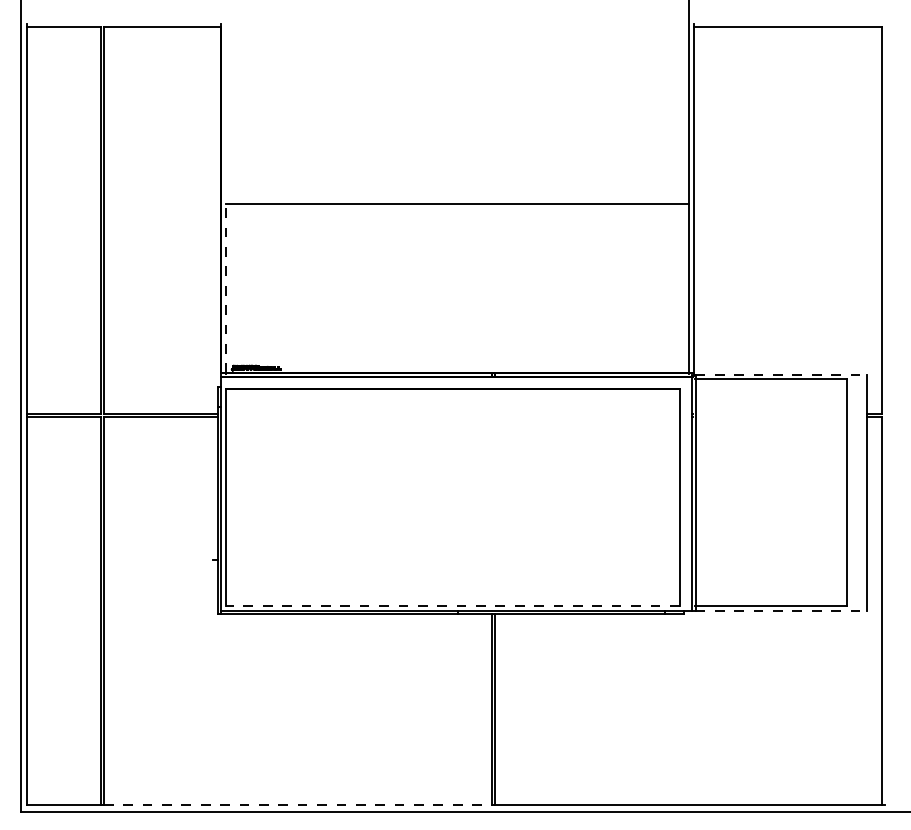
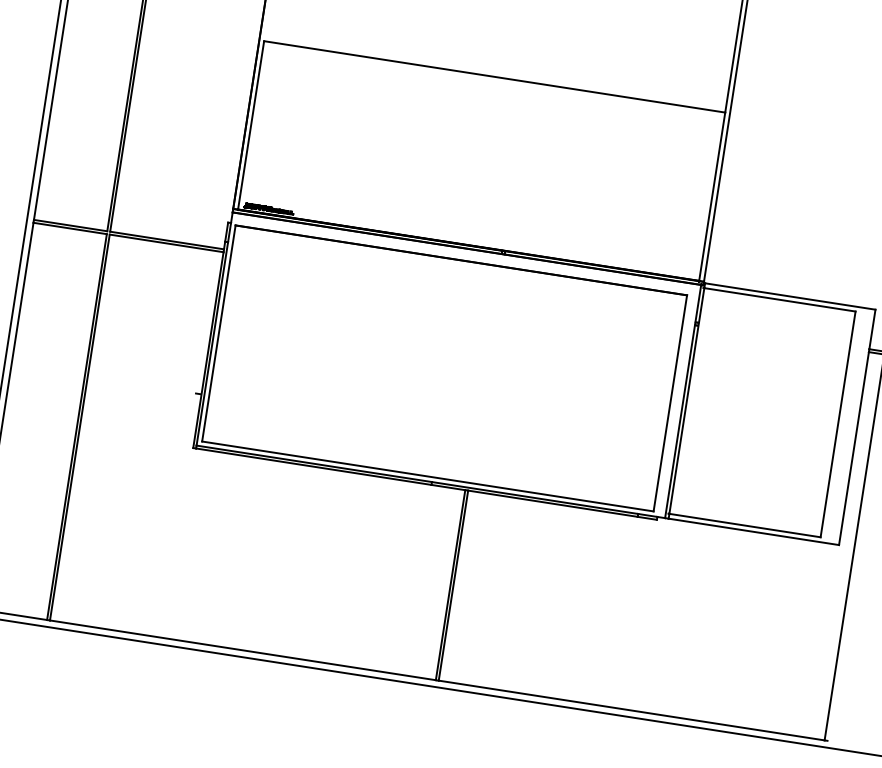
line: (226, 288) -> (251, 125), dashed -> solid
line: (781, 374) -> (790, 296), dashed -> solid
line: (452, 606) -> (427, 476), dashed -> solid
line: (781, 611) -> (754, 532), dashed -> solid
line: (297, 804) -> (242, 649), dashed -> solid

